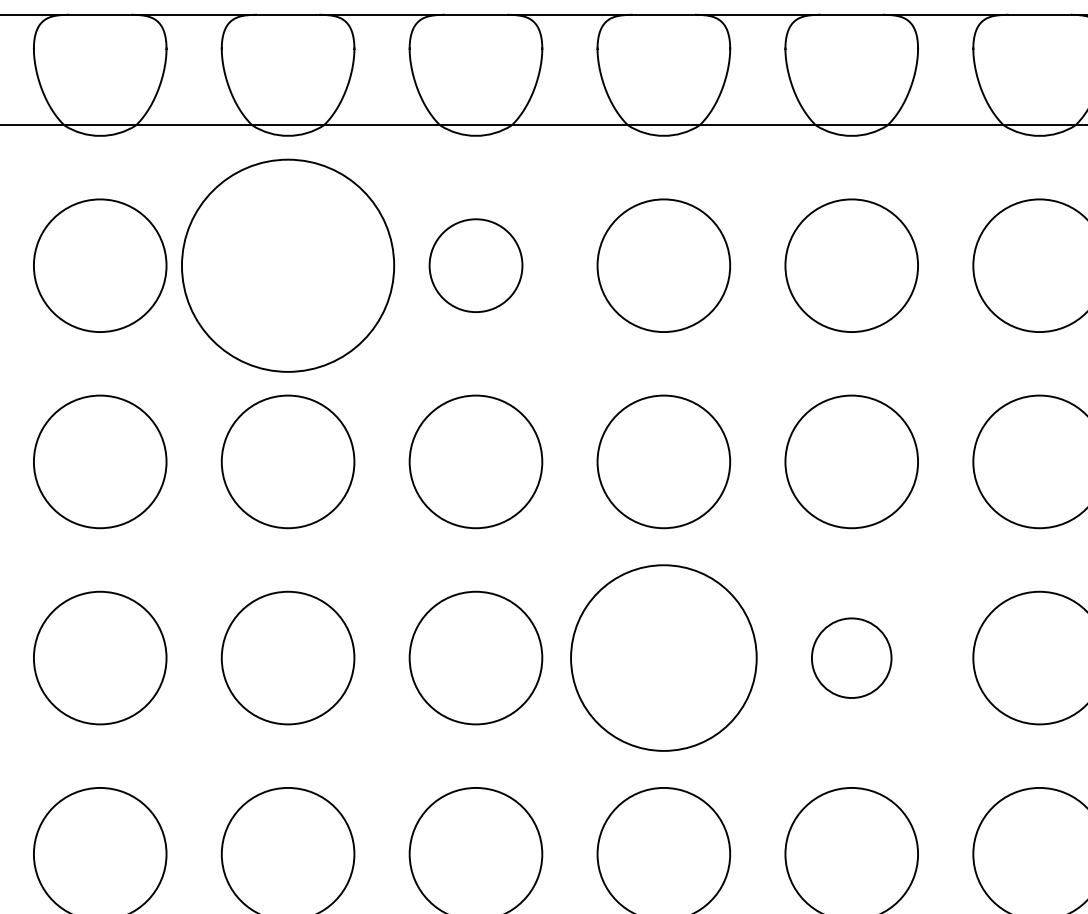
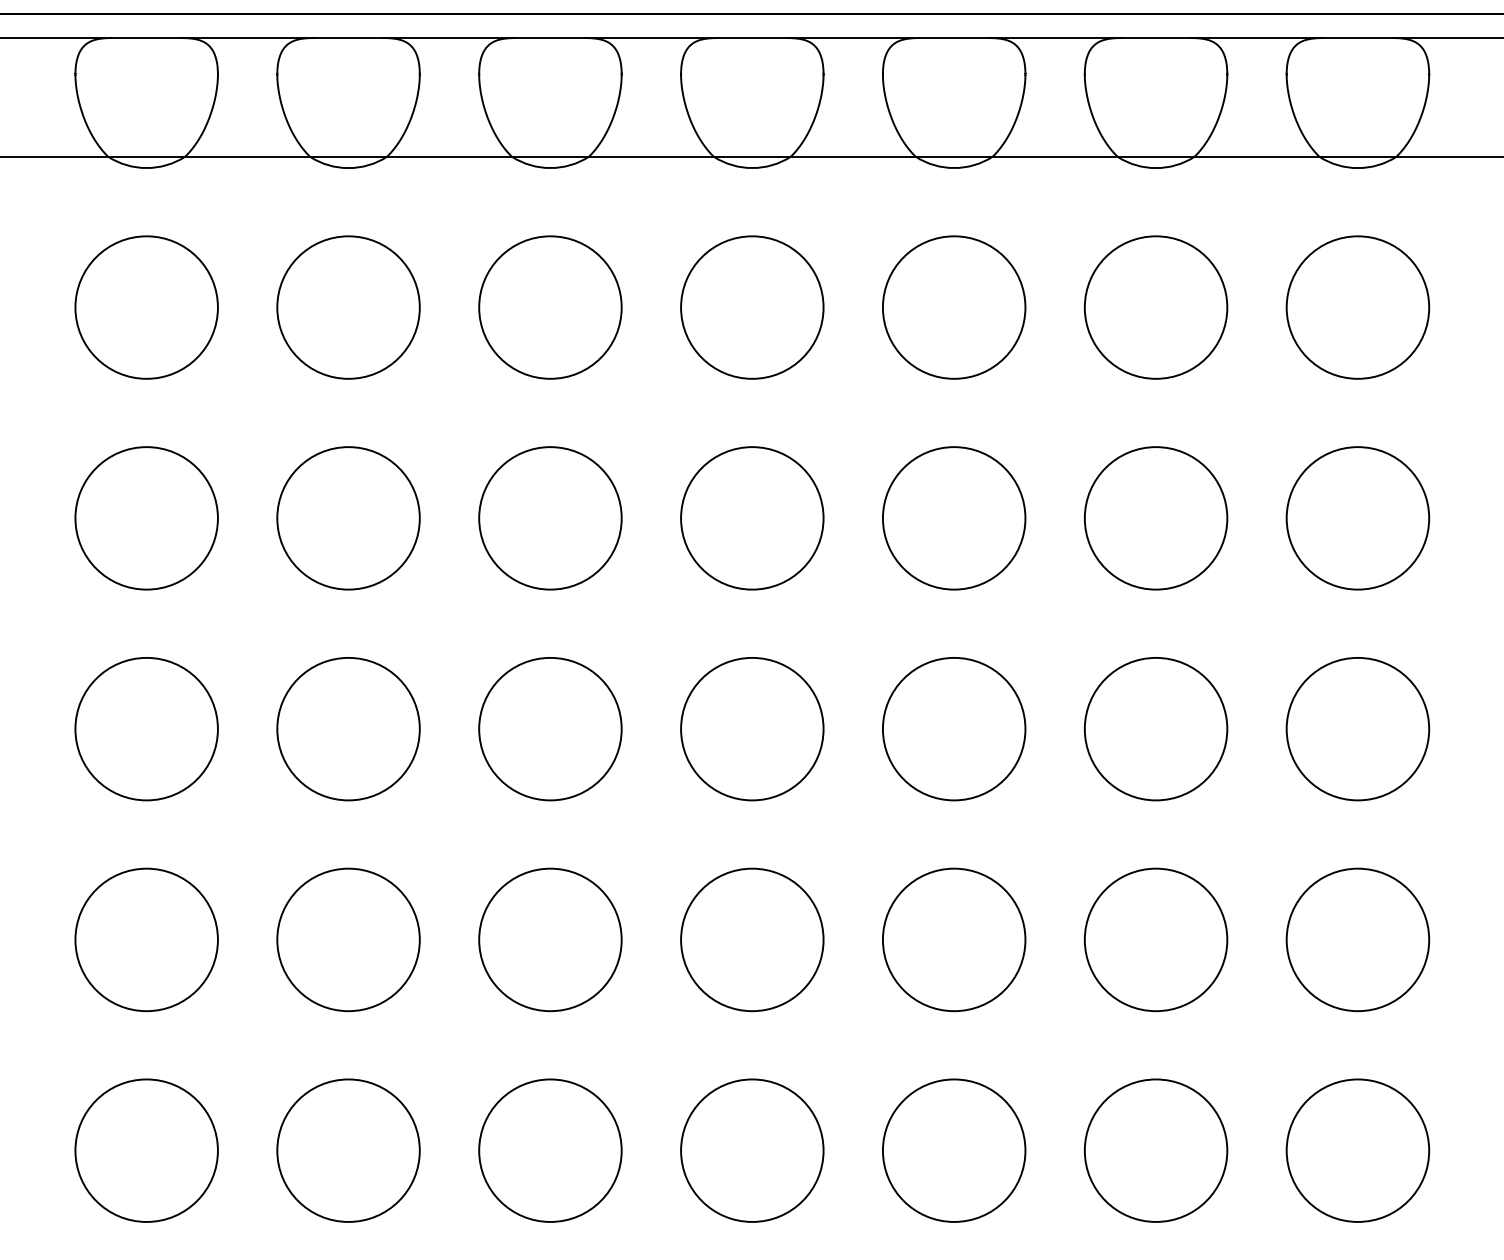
circle: (288, 265) -> (550, 307), size x0.62
circle: (476, 265) -> (752, 307), size x1.43
circle: (663, 657) -> (953, 728), size x0.71
circle: (851, 658) -> (1155, 729), size x1.67

